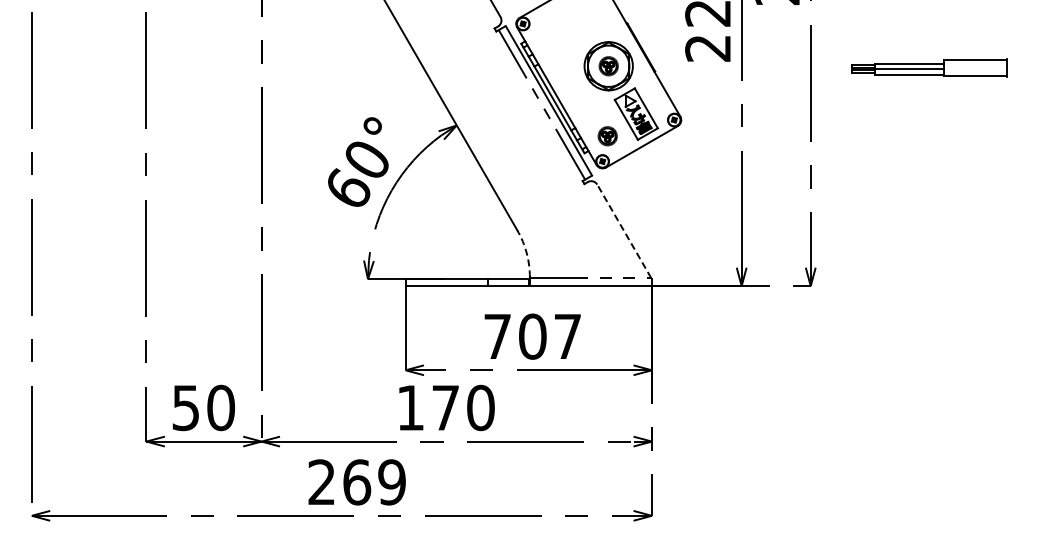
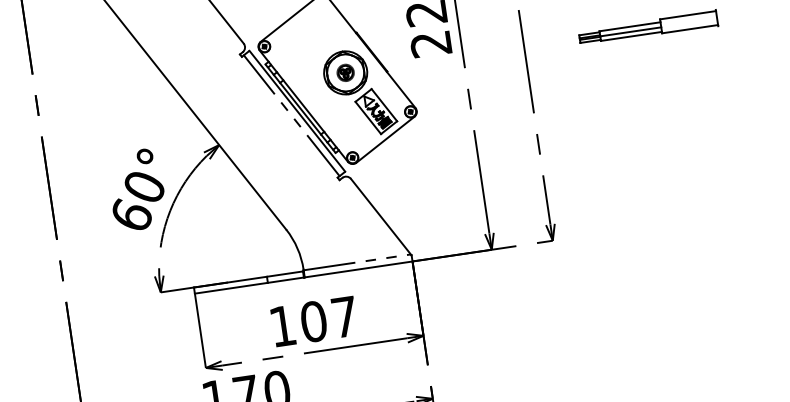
part: (929, 67) -> (648, 27), moved
part: (607, 136) -> (353, 135), removed
line: (624, 231) -> (381, 216), dashed -> solid
arc: (526, 252) -> (297, 248), dashed -> solid
text: (497, 336) -> (282, 326), 707 -> 107

